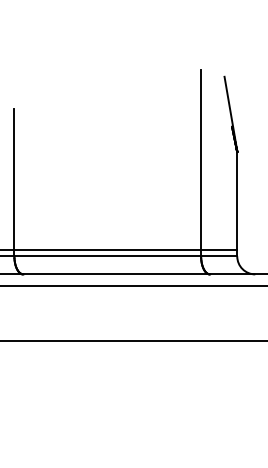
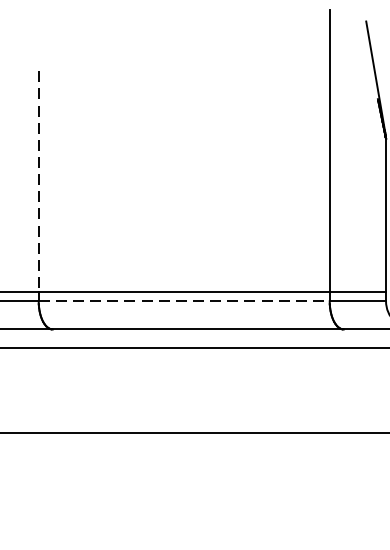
line: (14, 179) -> (38, 181), solid -> dashed
line: (108, 256) -> (185, 301), solid -> dashed

